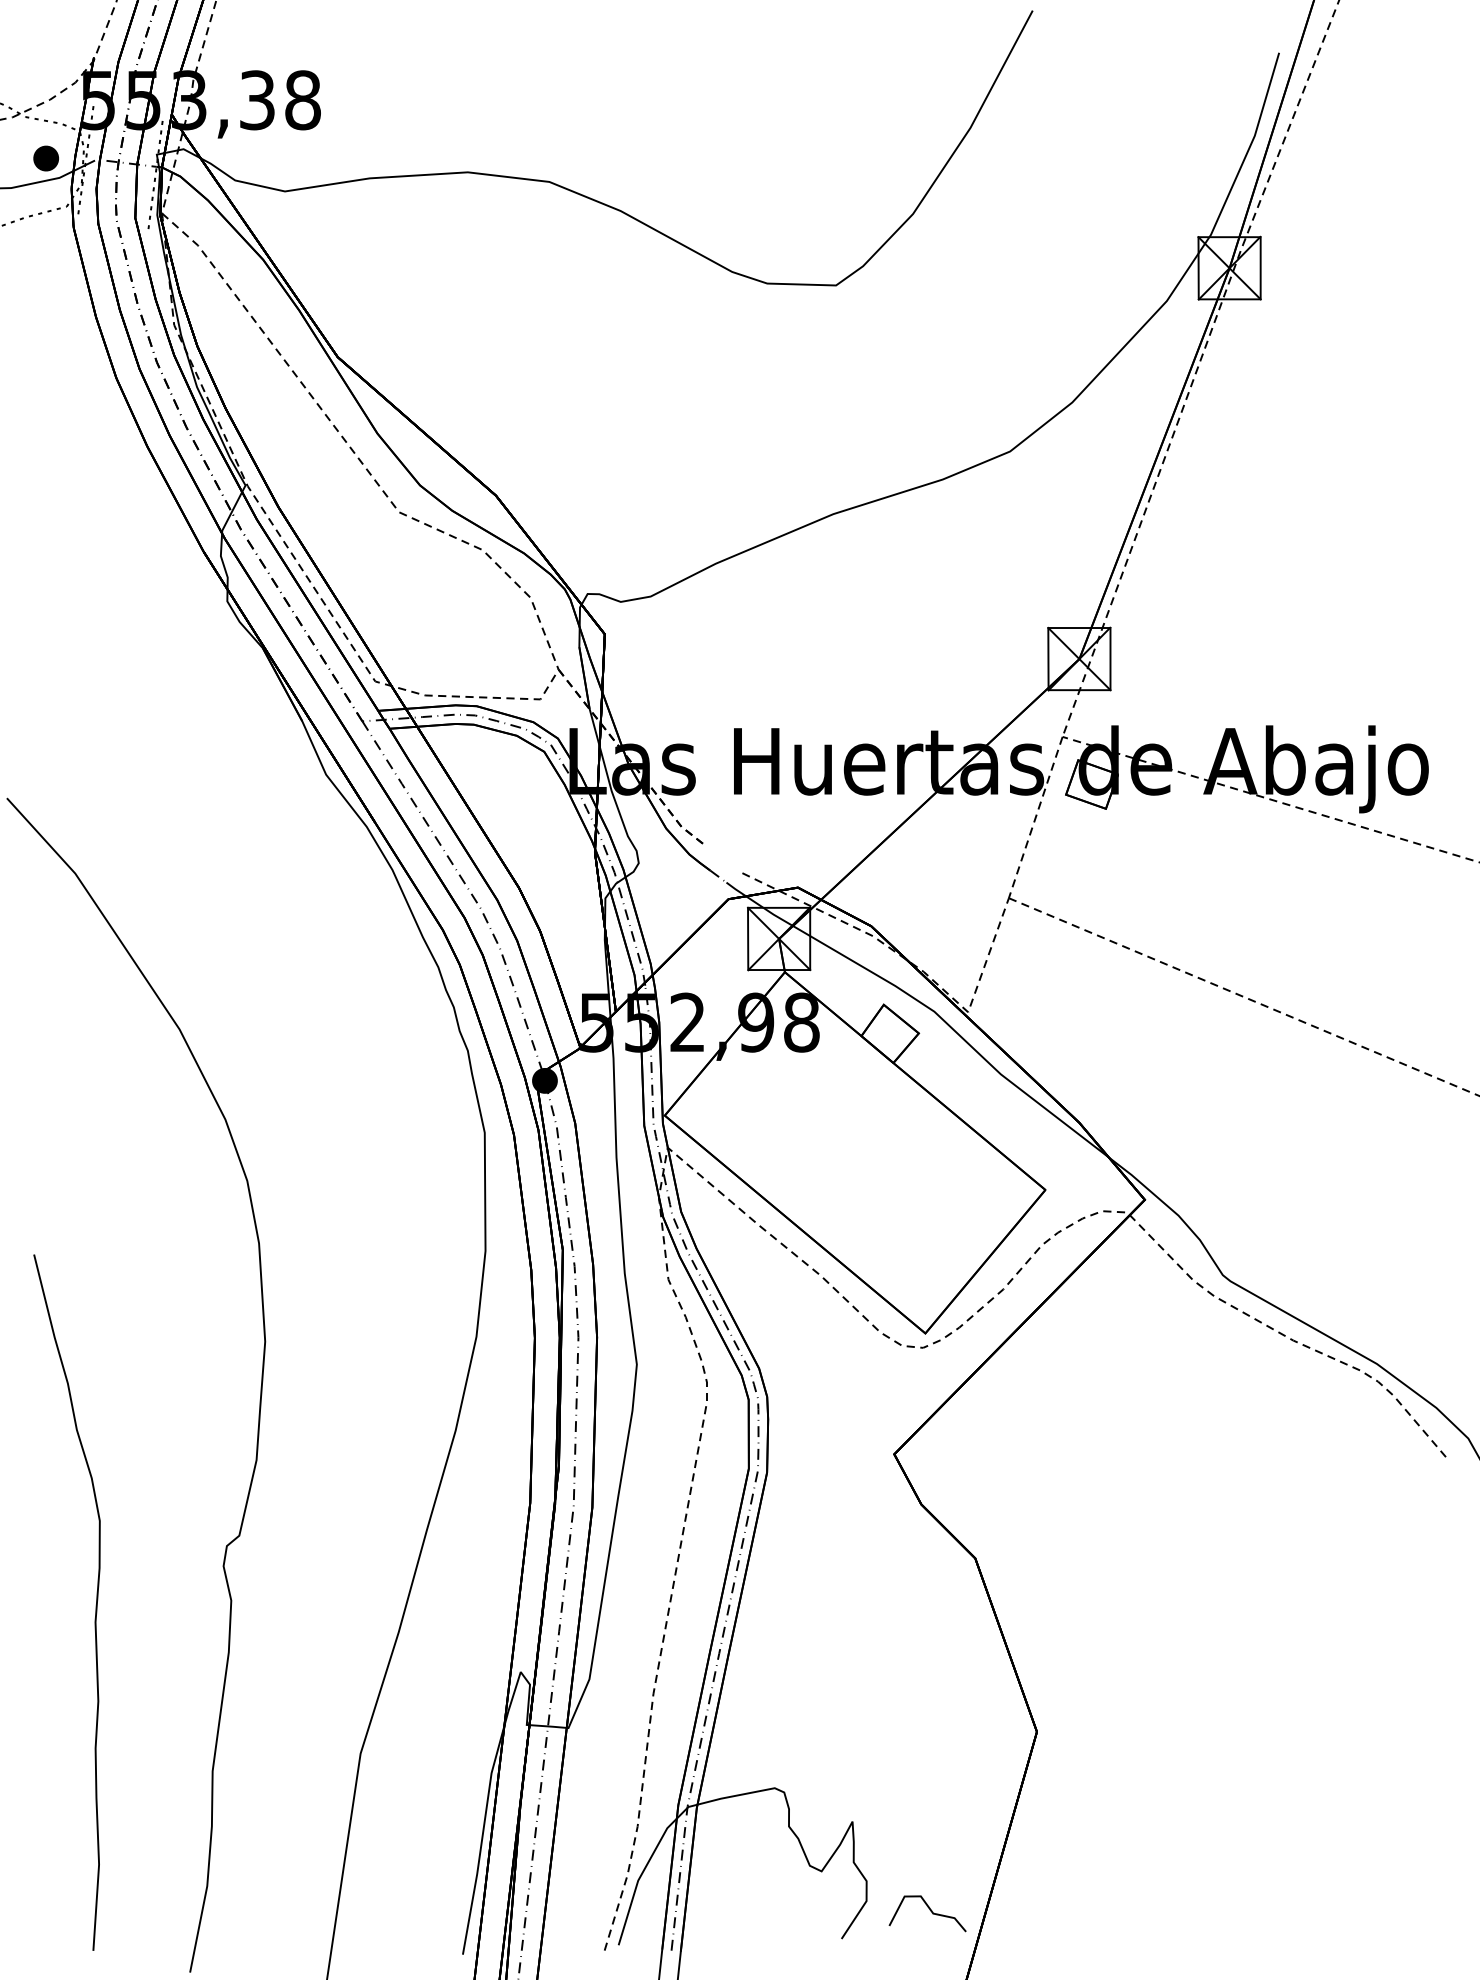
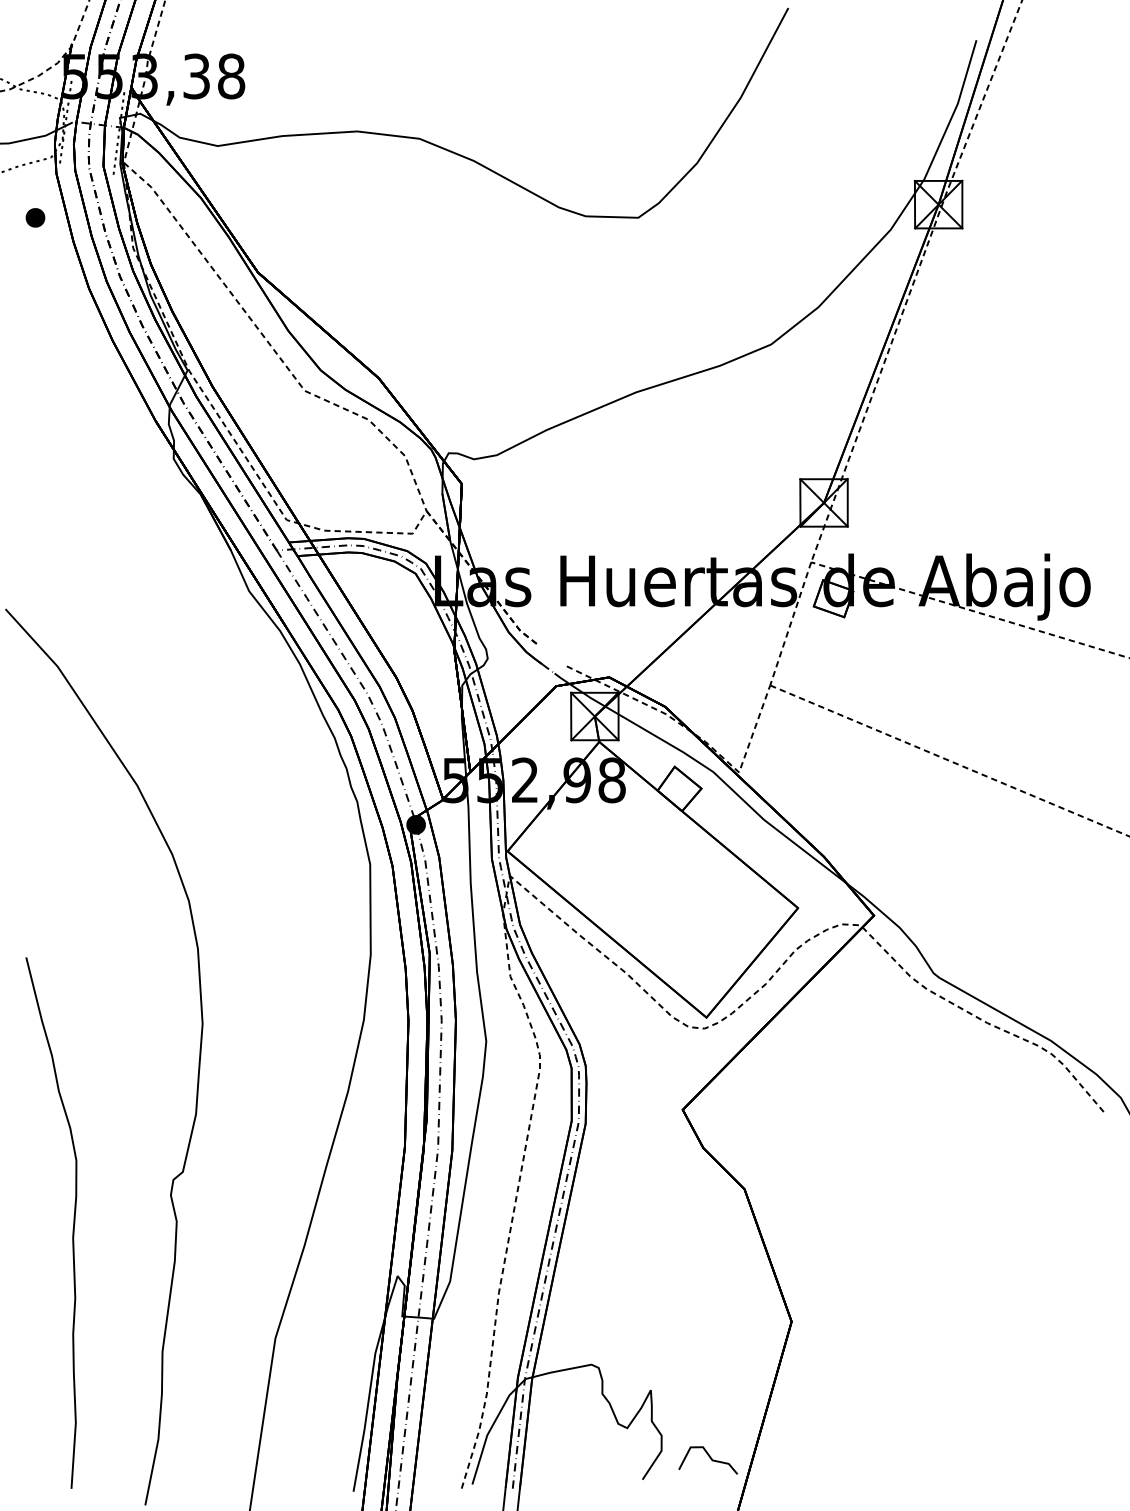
part: (45, 158) -> (34, 217), moved

